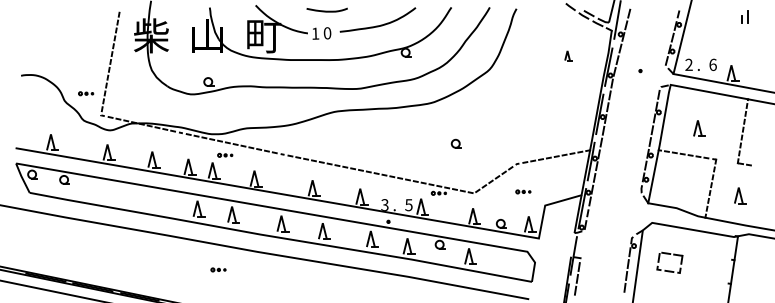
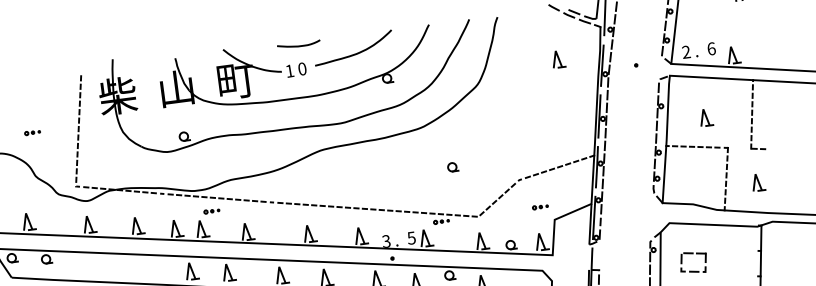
part: (568, 55) -> (558, 59), size x1.67
part: (86, 93) -> (33, 132), moved
part: (523, 191) -> (540, 206), moved

